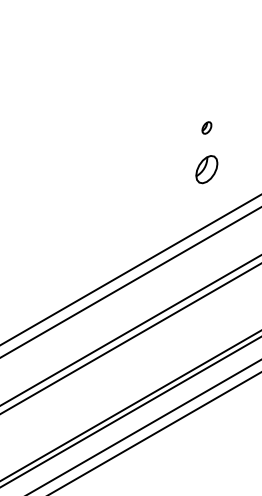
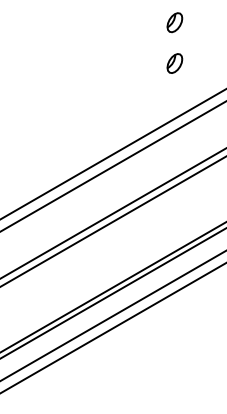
part: (206, 127) -> (174, 22), size x1.67
part: (206, 169) -> (174, 63), size x0.71

